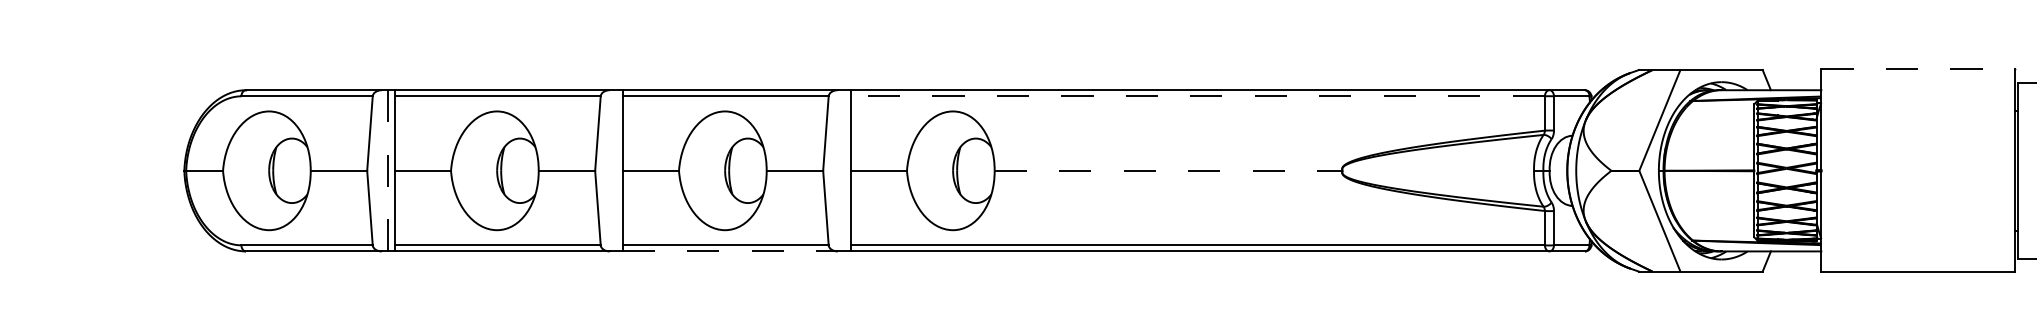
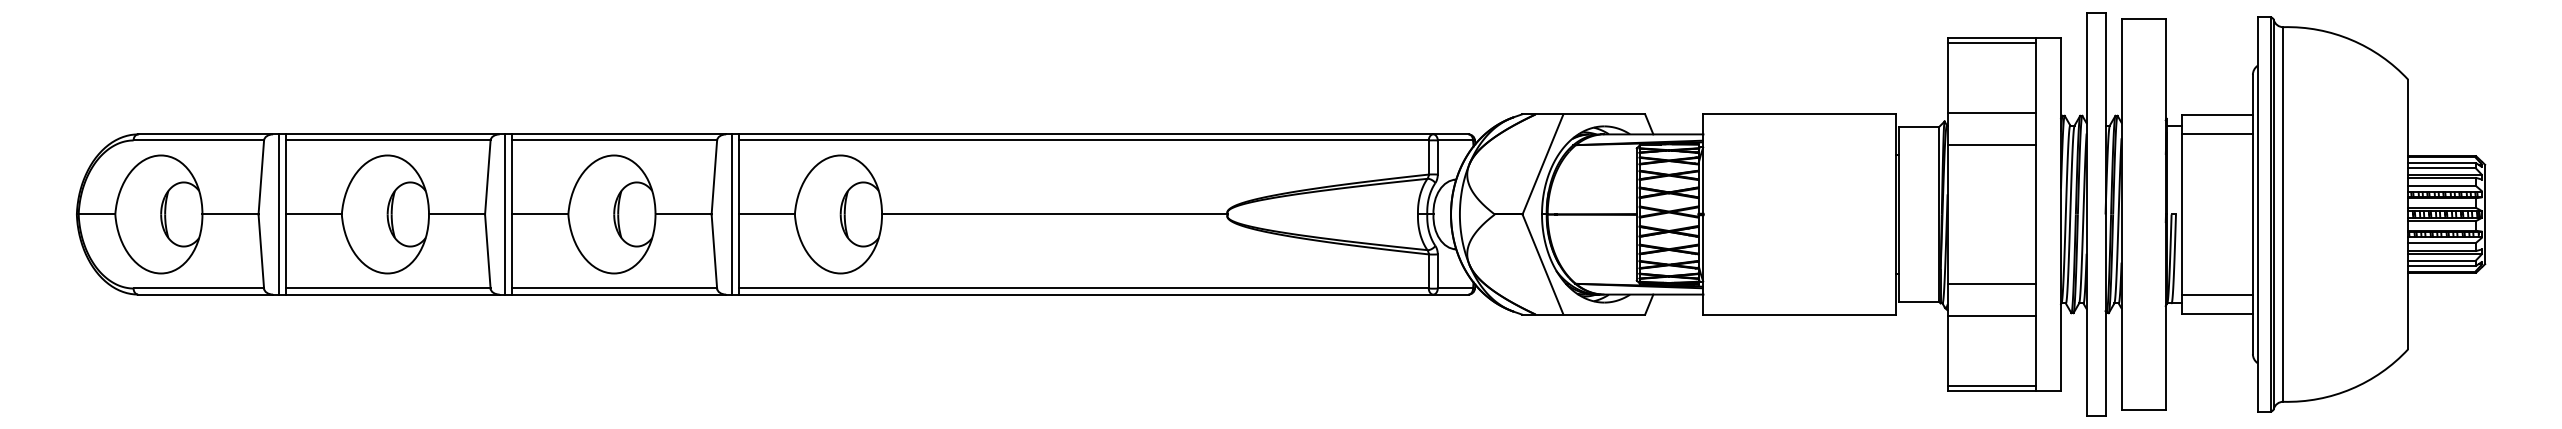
line: (1919, 69) -> (1800, 113), dashed -> solid
line: (1197, 96) -> (1083, 140), dashed -> solid
line: (387, 170) -> (278, 214), dashed -> solid
line: (615, 170) -> (505, 214), added
line: (844, 170) -> (732, 214), added
line: (1168, 170) -> (1054, 214), dashed -> solid
line: (730, 251) -> (619, 294), dashed -> solid

